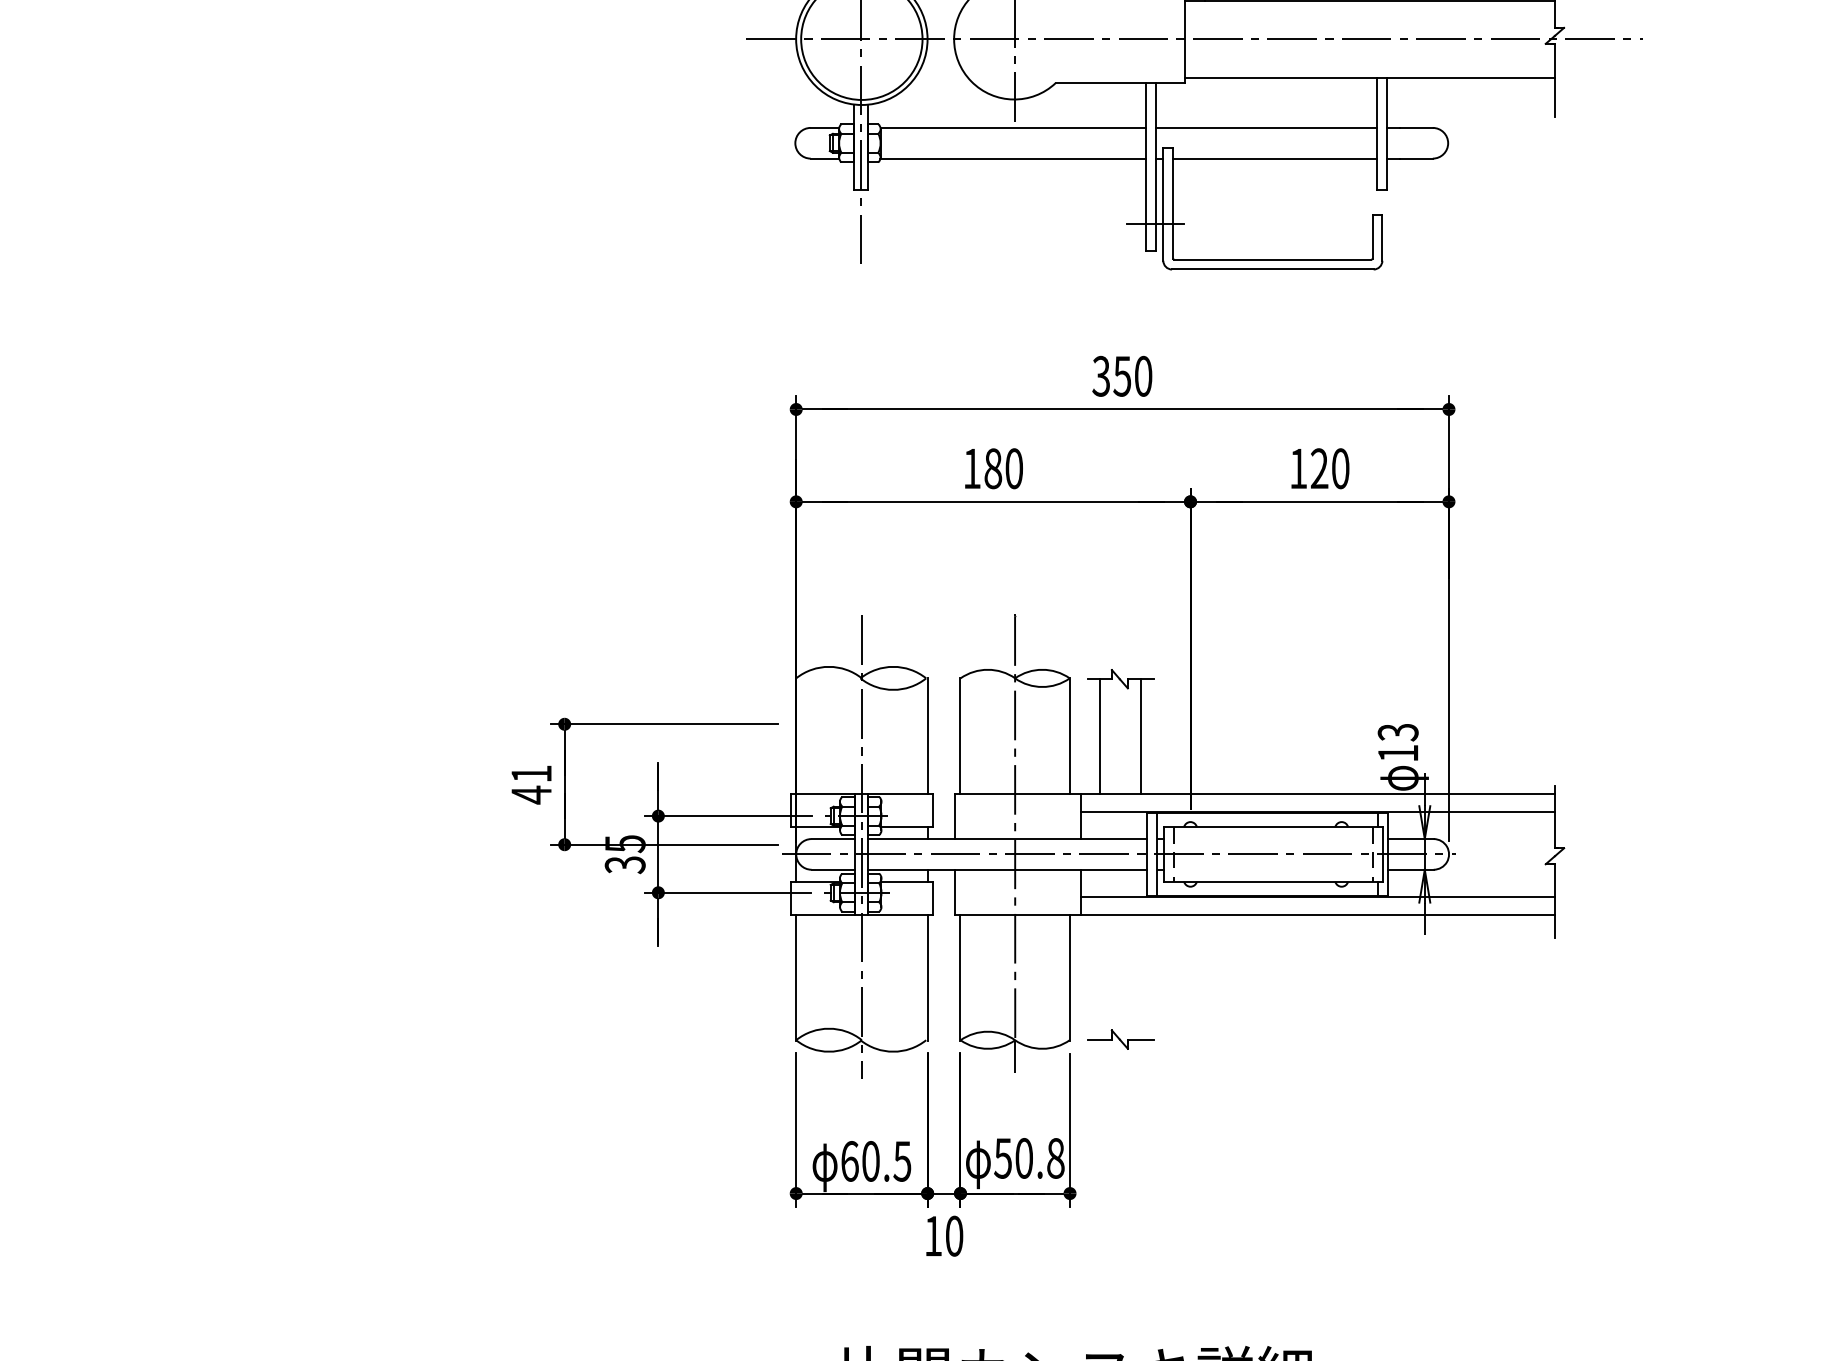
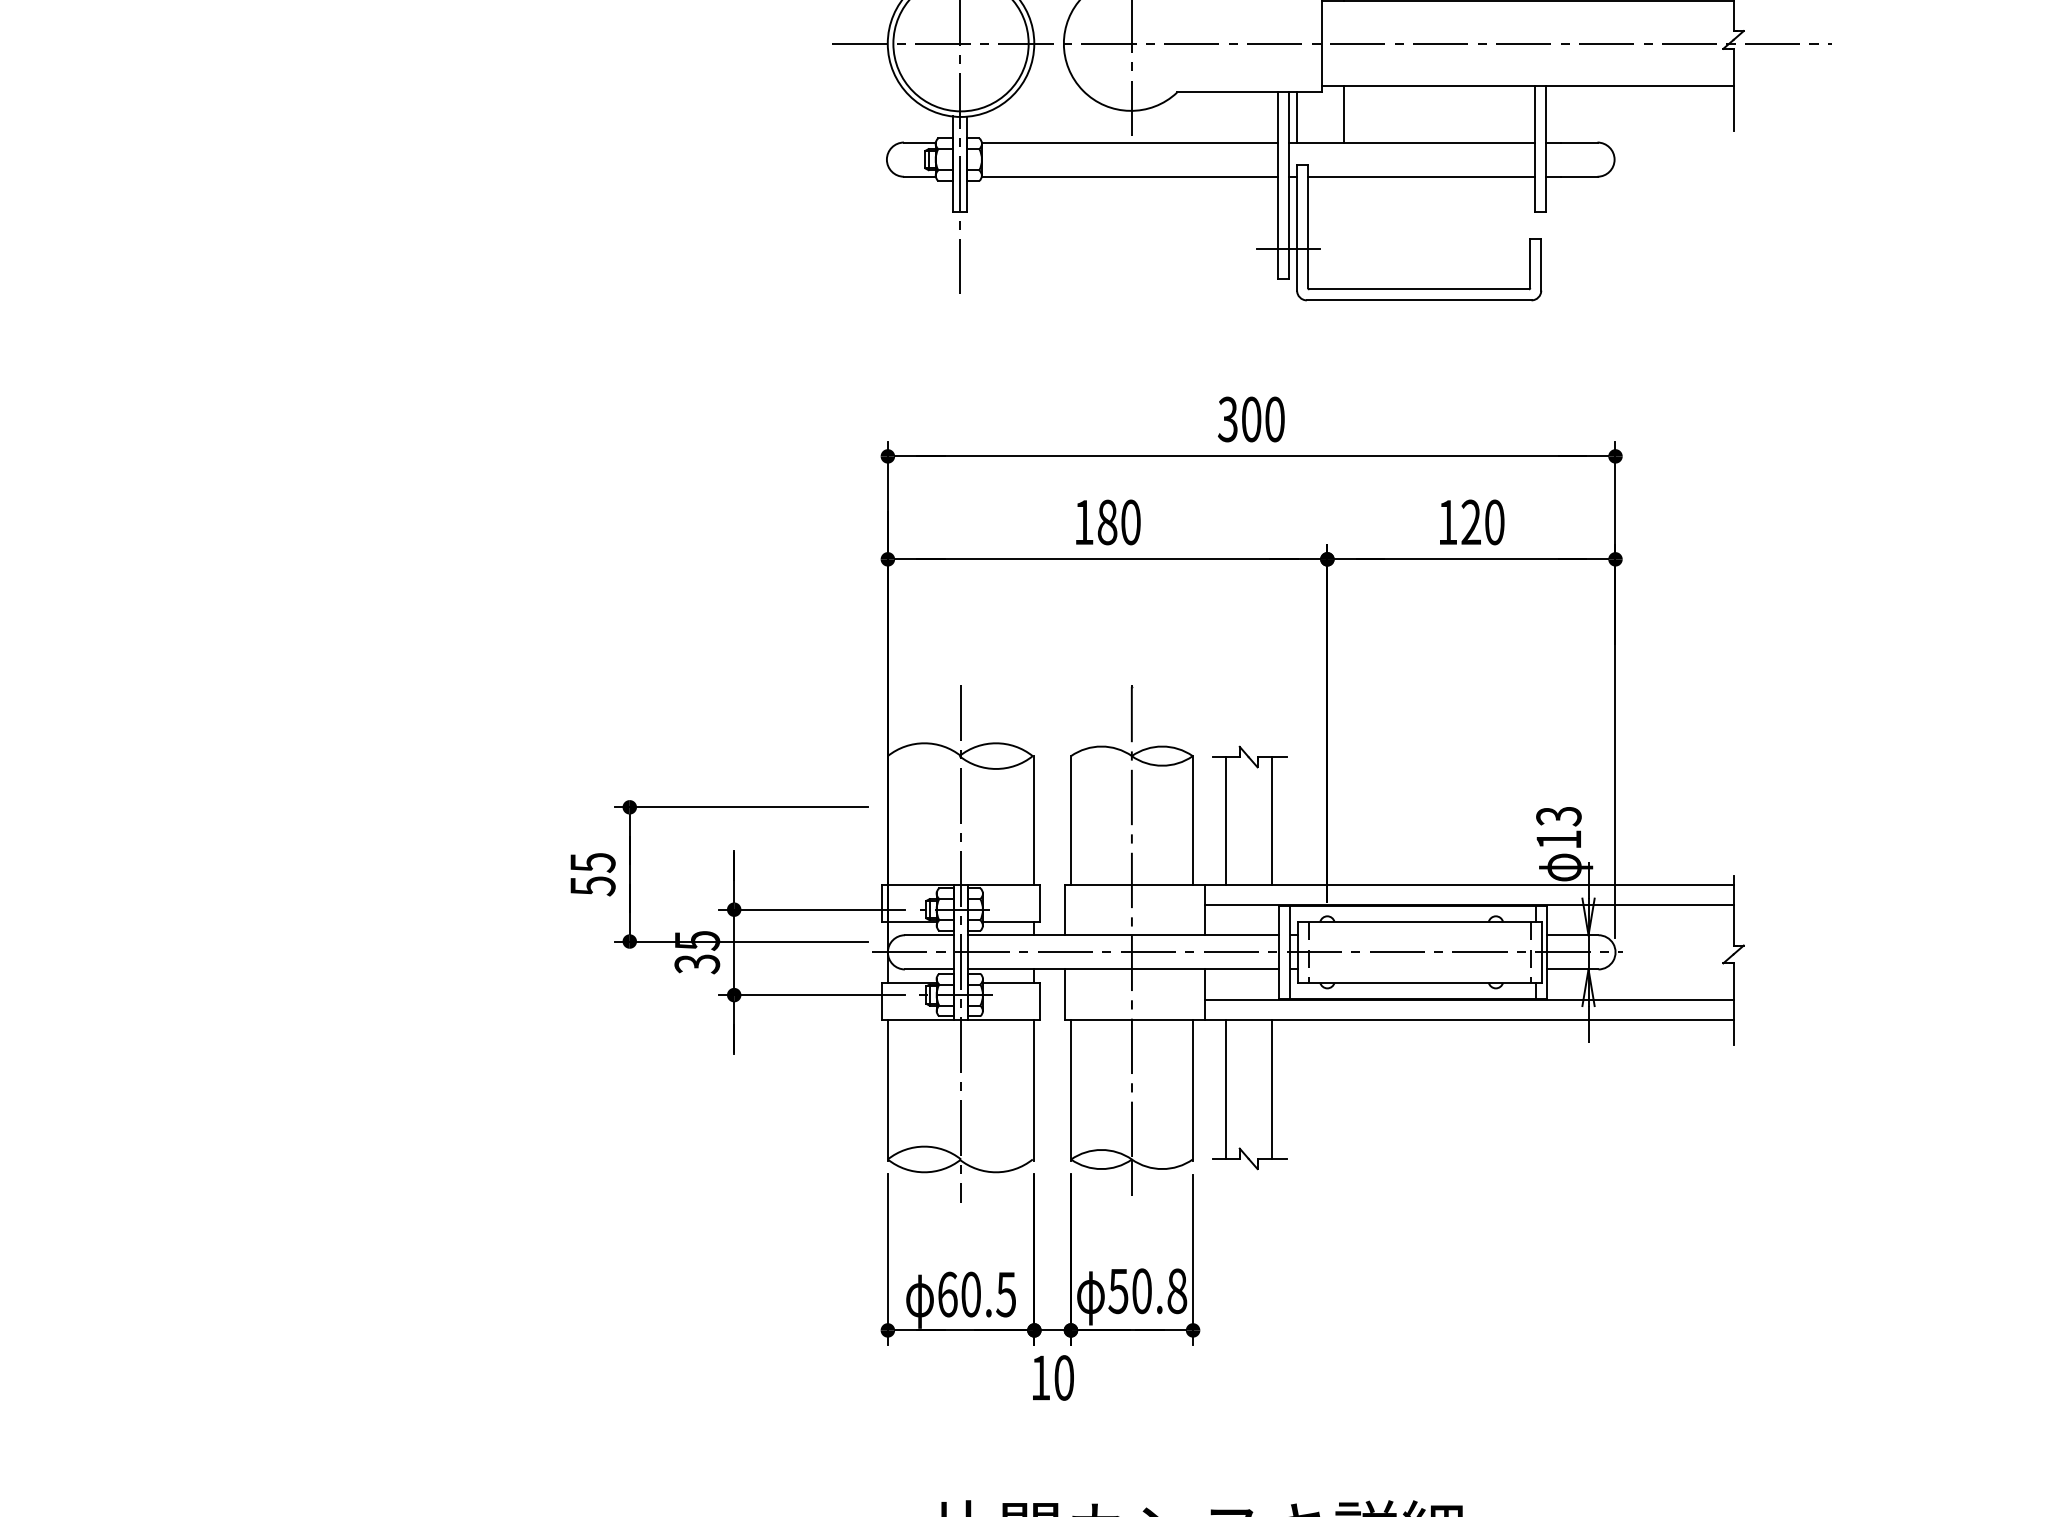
line: (1204, 102) -> (1343, 114), added
line: (1163, 105) -> (1297, 117), added
text: (1122, 376) -> (1251, 419), 350 -> 300
text: (531, 784) -> (592, 874), 41 -> 55
line: (1100, 976) -> (1226, 1088), added
line: (1141, 976) -> (1272, 1088), added

